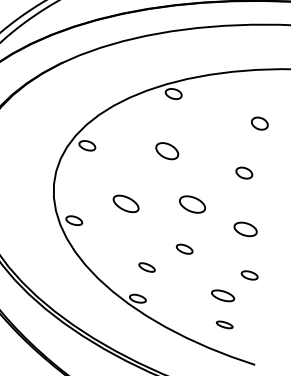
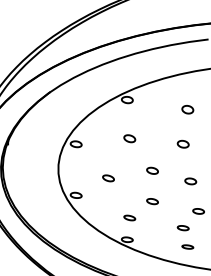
part: (167, 150) -> (129, 138), size x0.71
part: (192, 203) -> (152, 170), size x0.62
part: (125, 204) -> (108, 178), size x0.62
part: (245, 229) -> (190, 181), size x0.71
part: (221, 296) -> (182, 228), size x0.71

